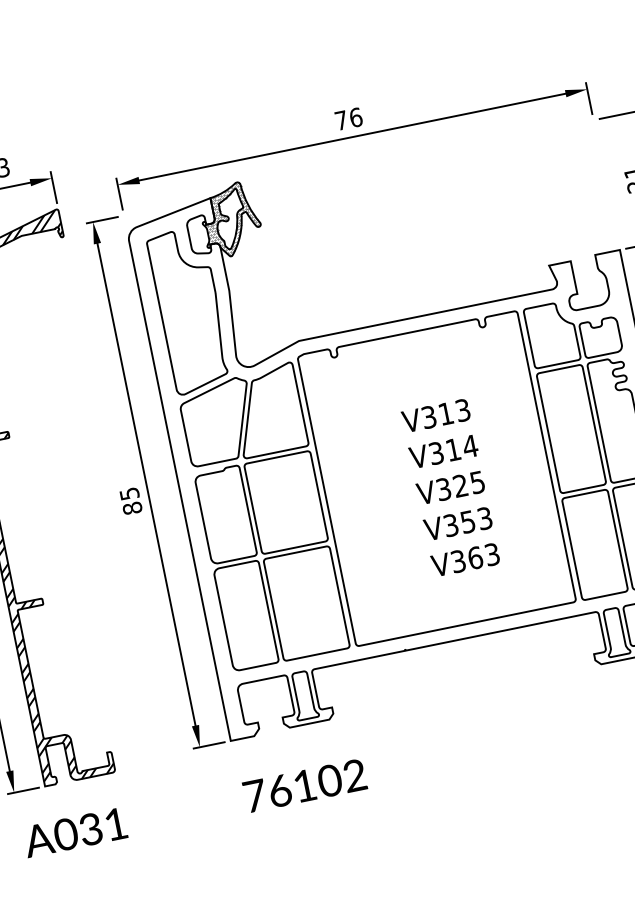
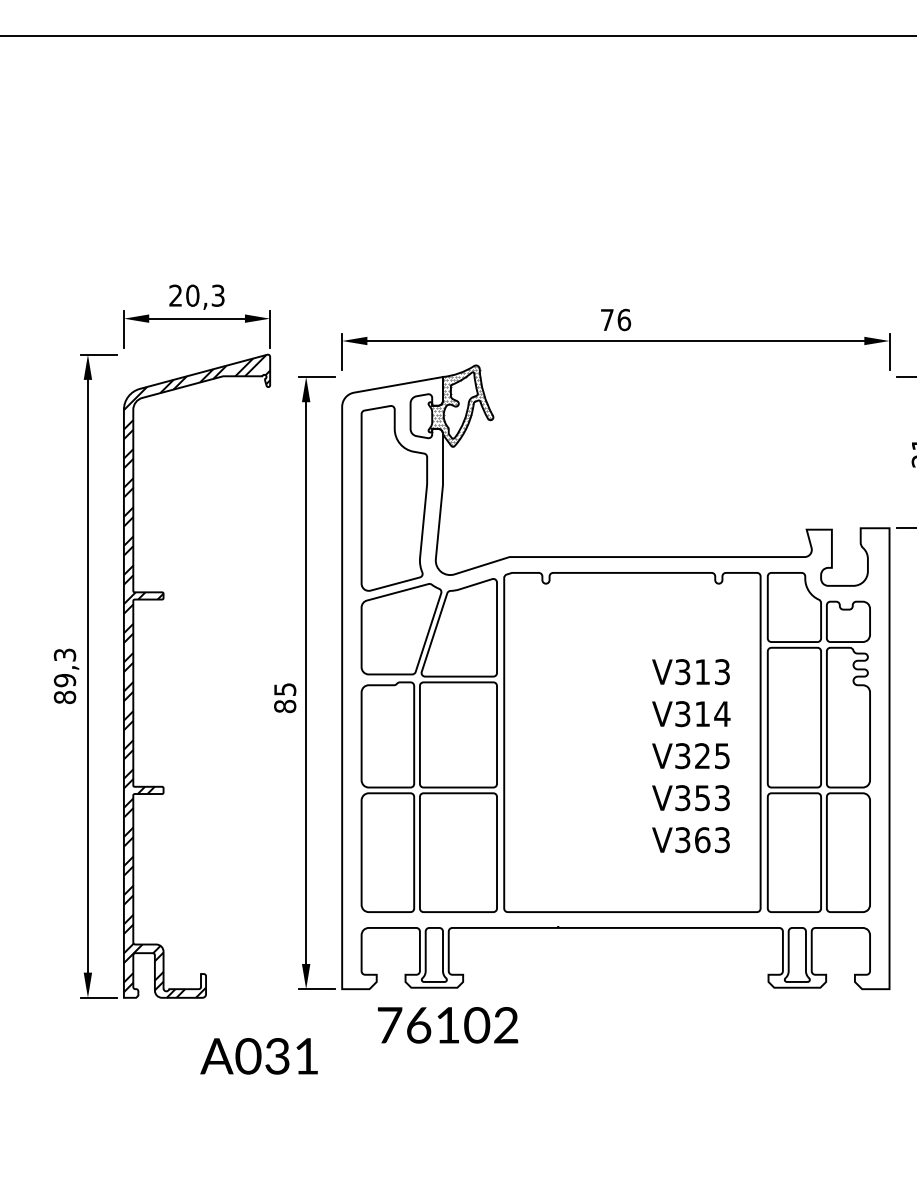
text: (451, 488) -> (691, 756), moved
text: (305, 785) -> (448, 1025), moved
text: (74, 832) -> (258, 1056), moved

